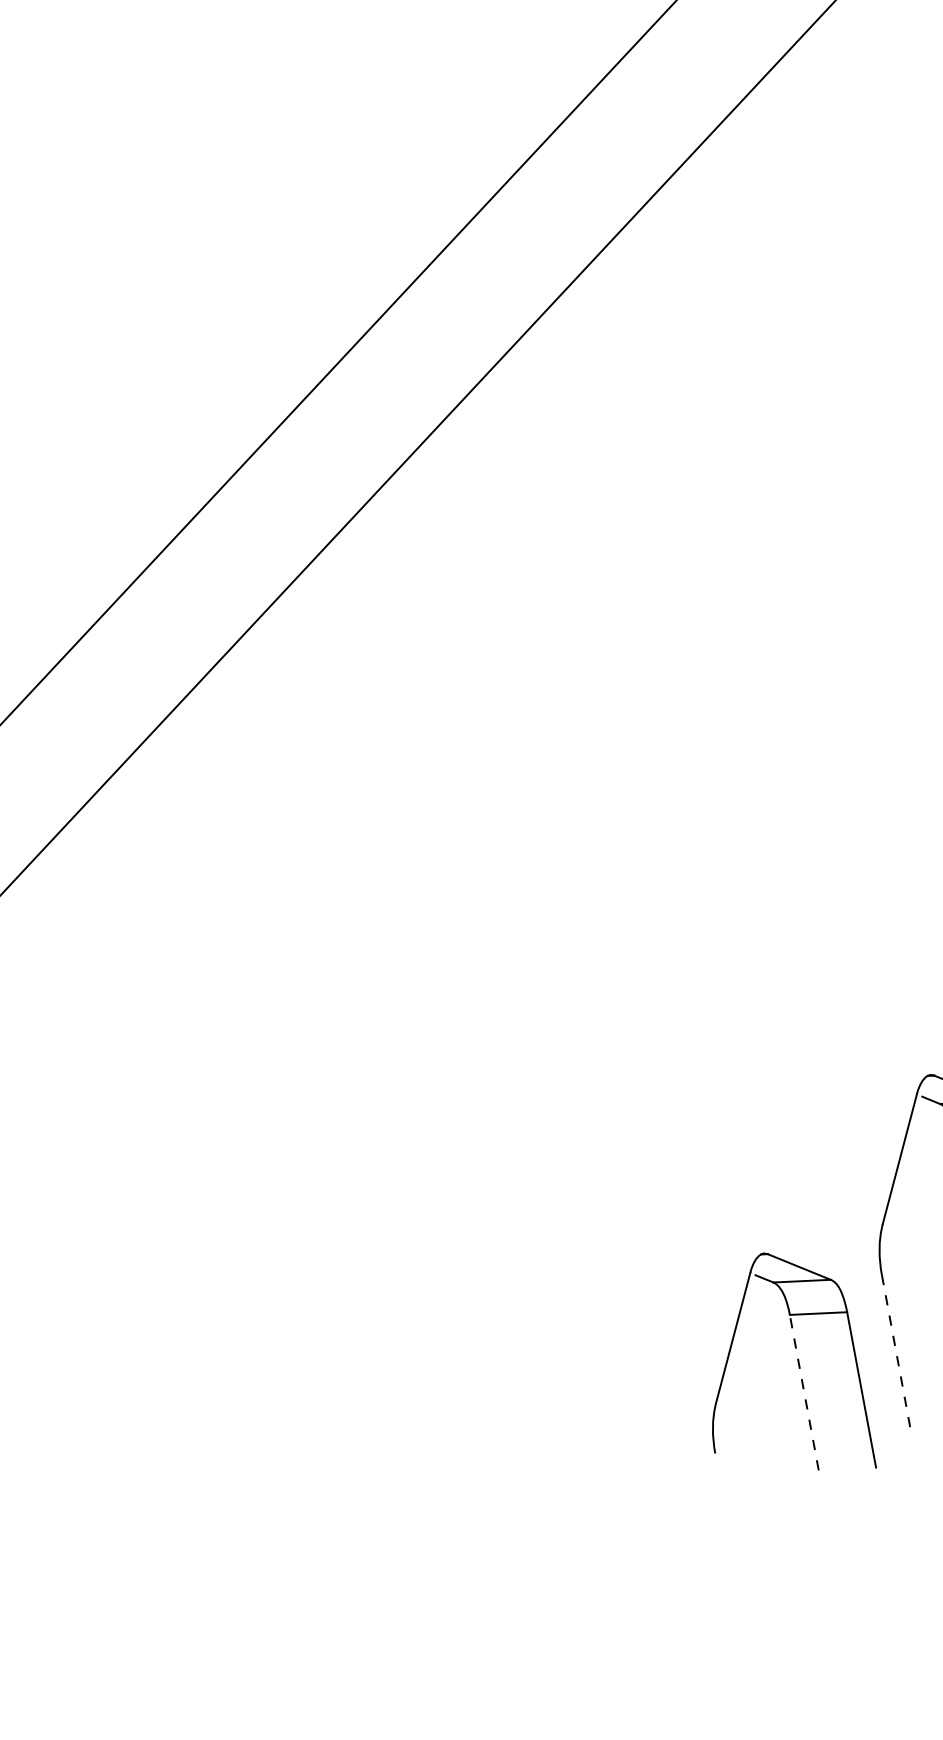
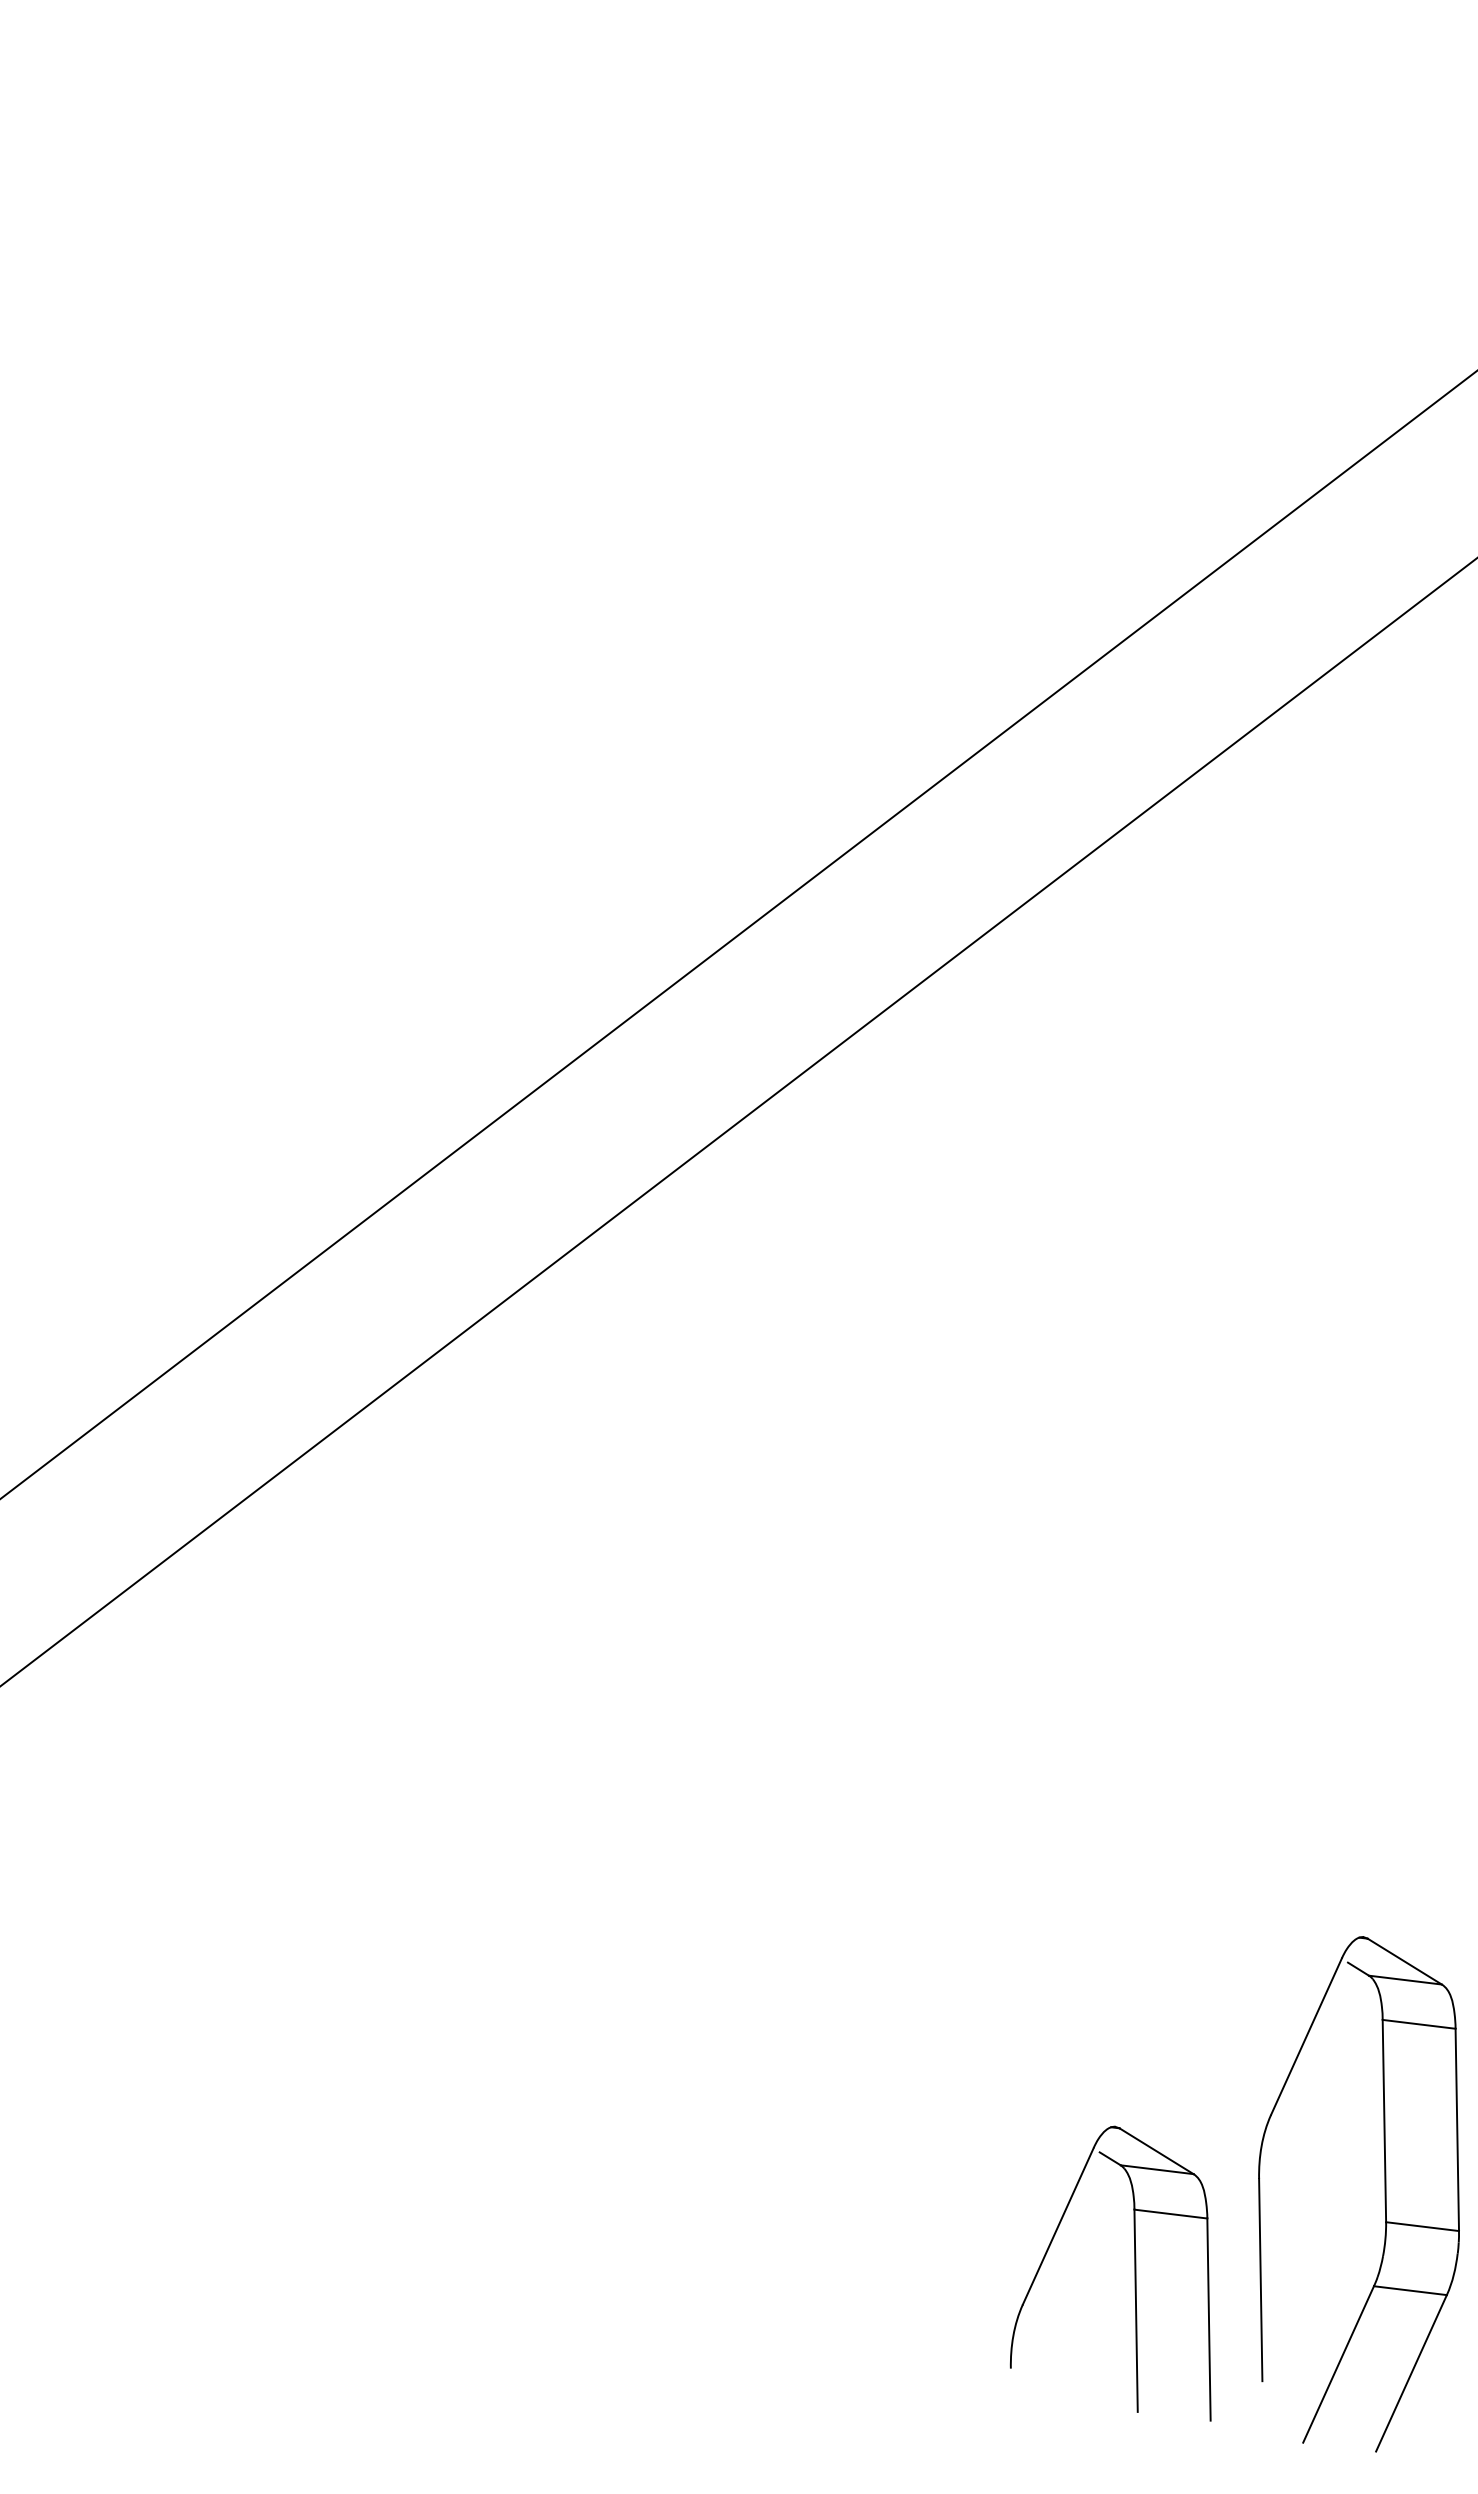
line: (896, 1353) -> (1260, 2280), dashed -> solid
line: (804, 1392) -> (1136, 2310), dashed -> solid

